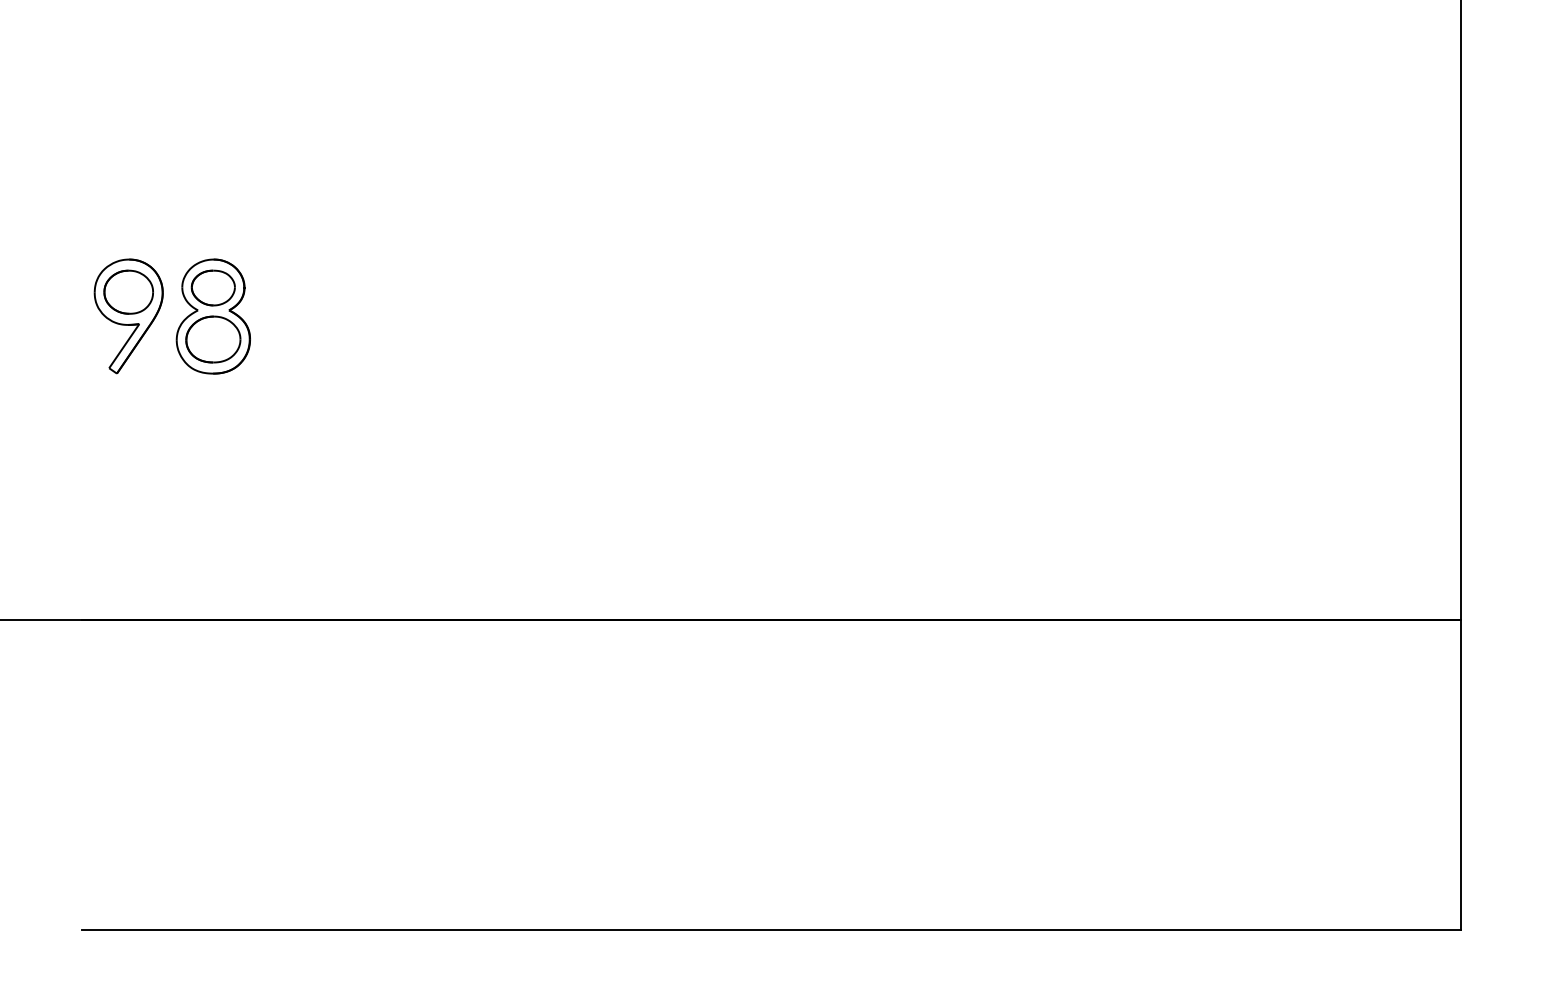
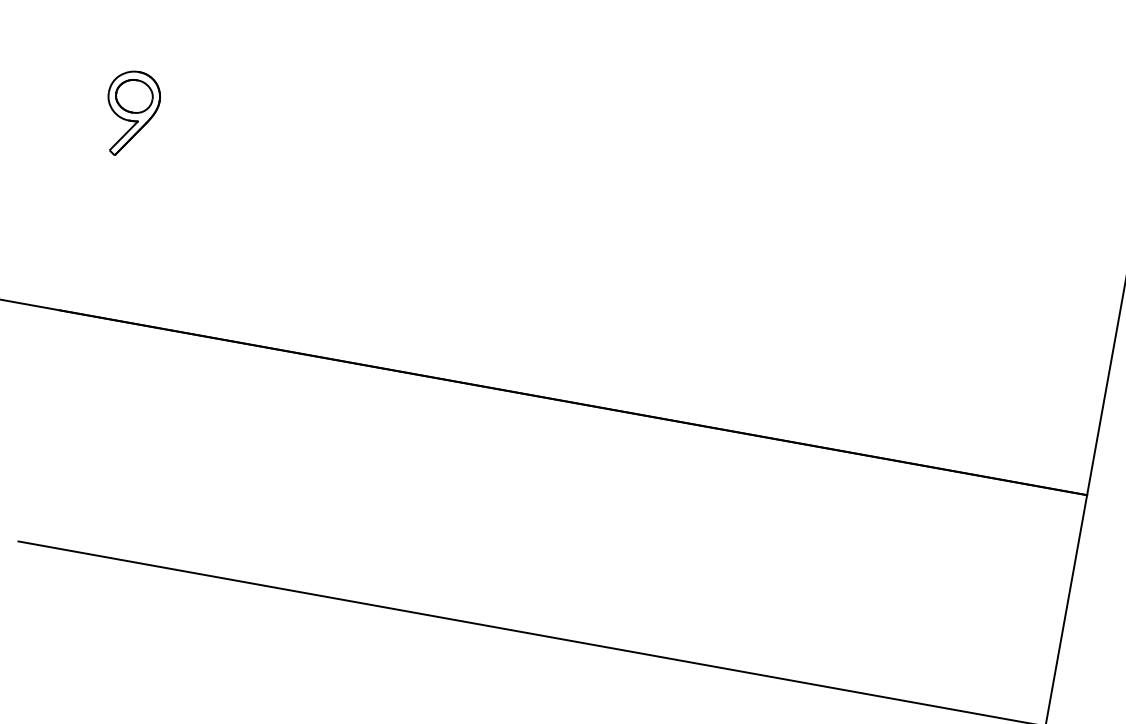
part: (128, 316) -> (130, 114), moved
part: (212, 316) -> (197, 101), removed

